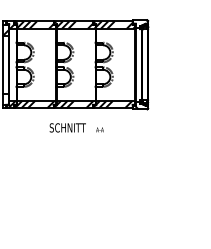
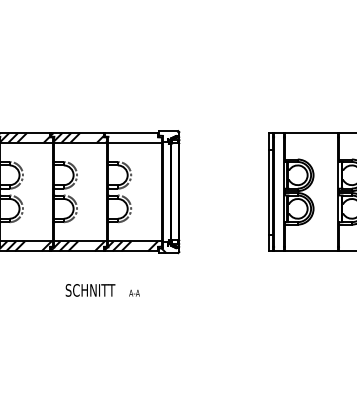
hatch: (114, 24) -> (133, 137), removed
text: (76, 127) -> (102, 290), moved

